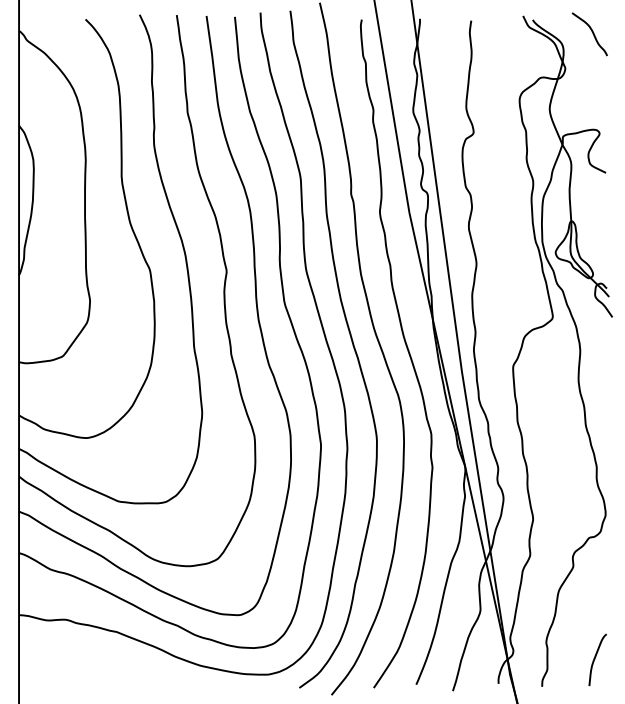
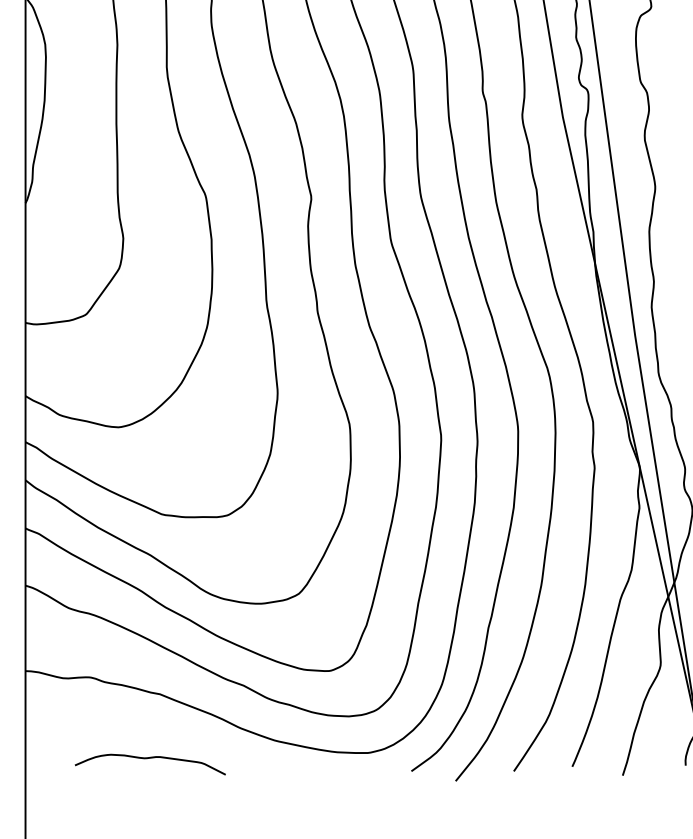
curve: (109, 679) -> (150, 759), added

